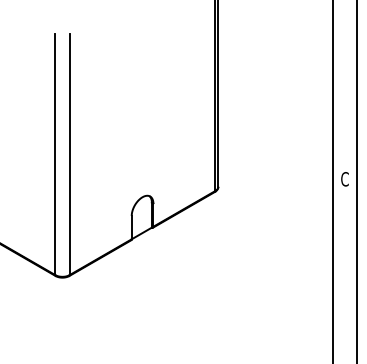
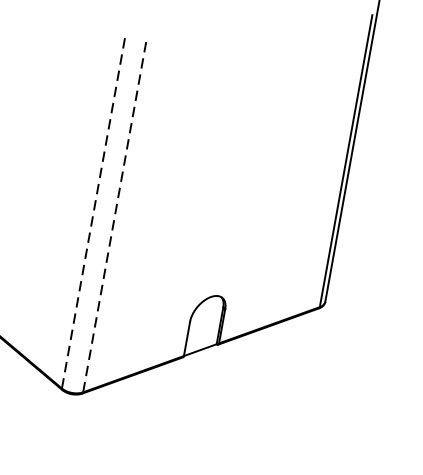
line: (55, 154) -> (94, 211), solid -> dashed
line: (69, 154) -> (114, 214), solid -> dashed

